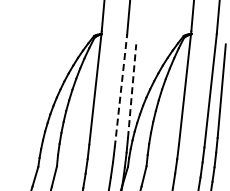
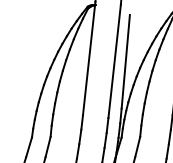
line: (121, 90) -> (115, 61), dashed -> solid
line: (132, 90) -> (126, 61), dashed -> solid

